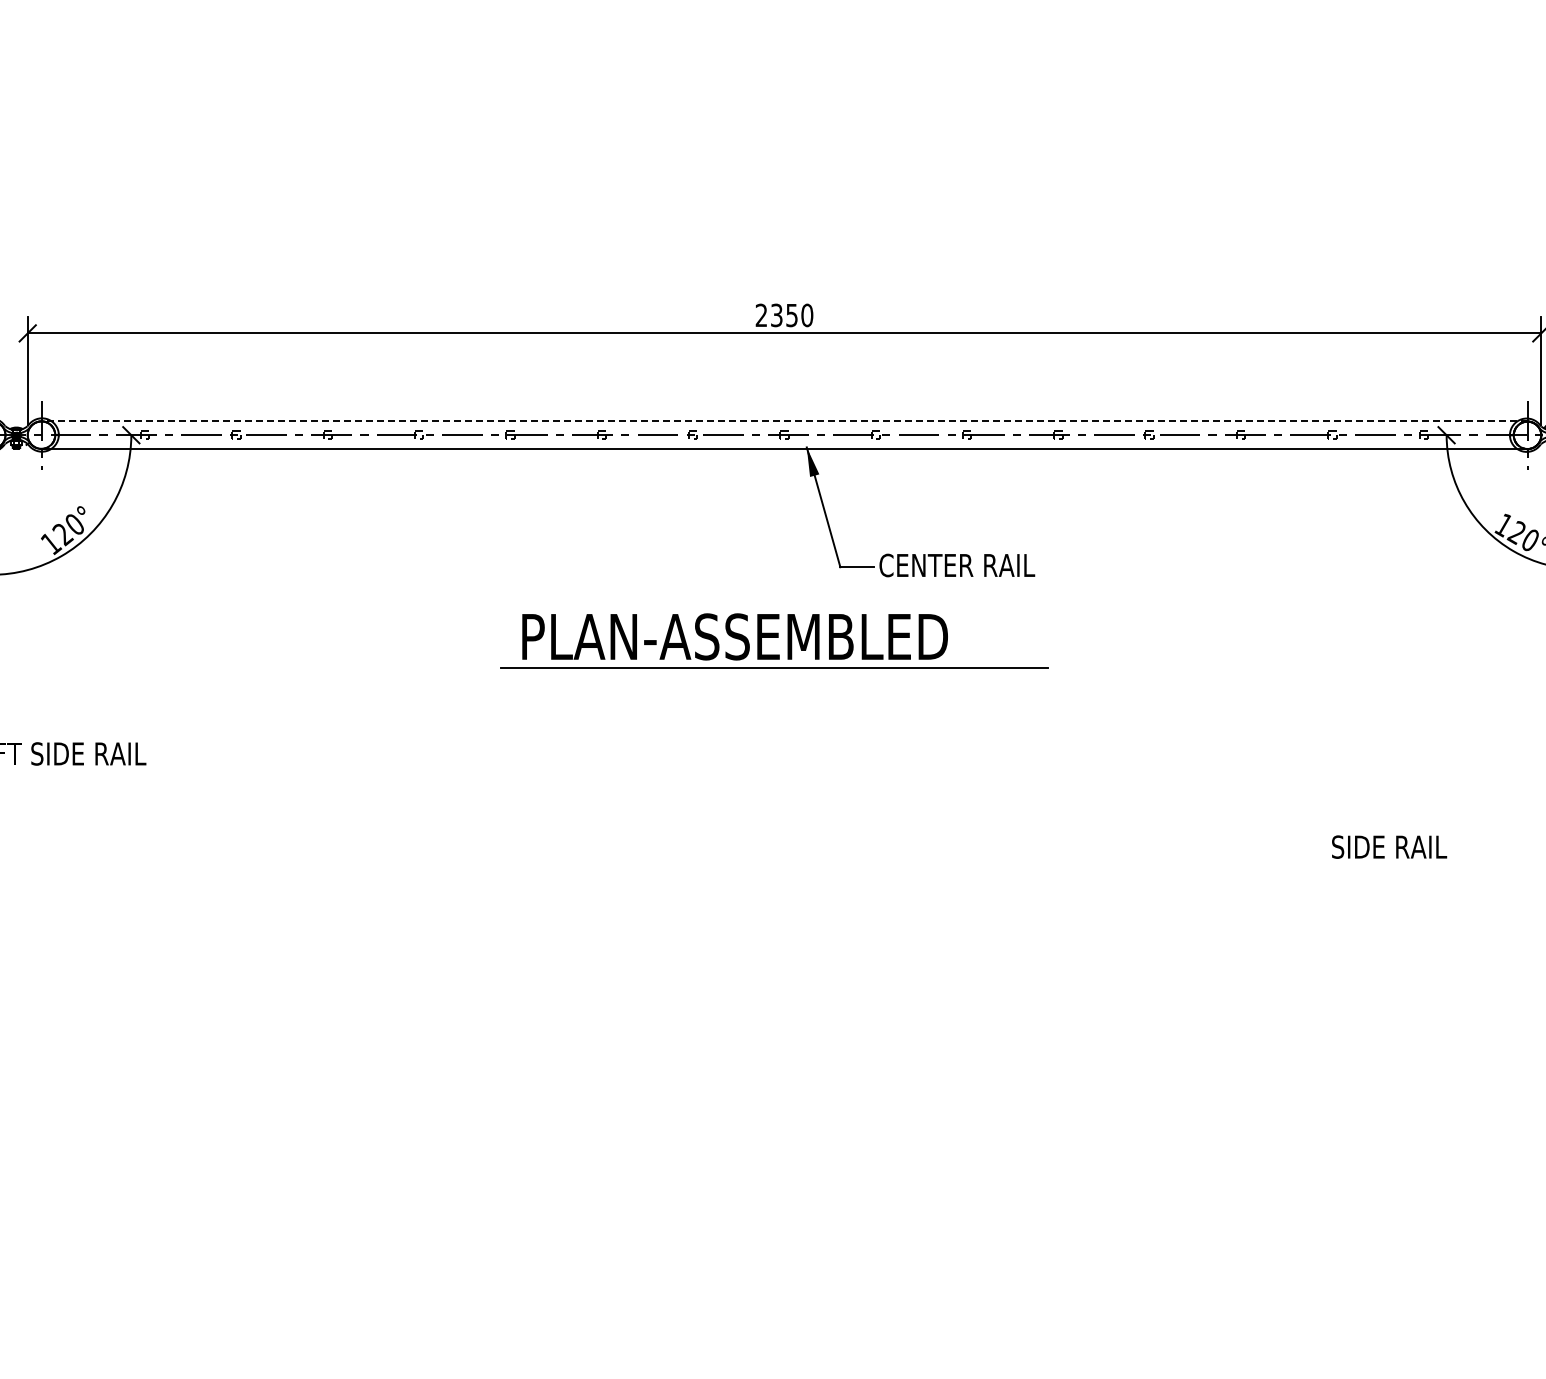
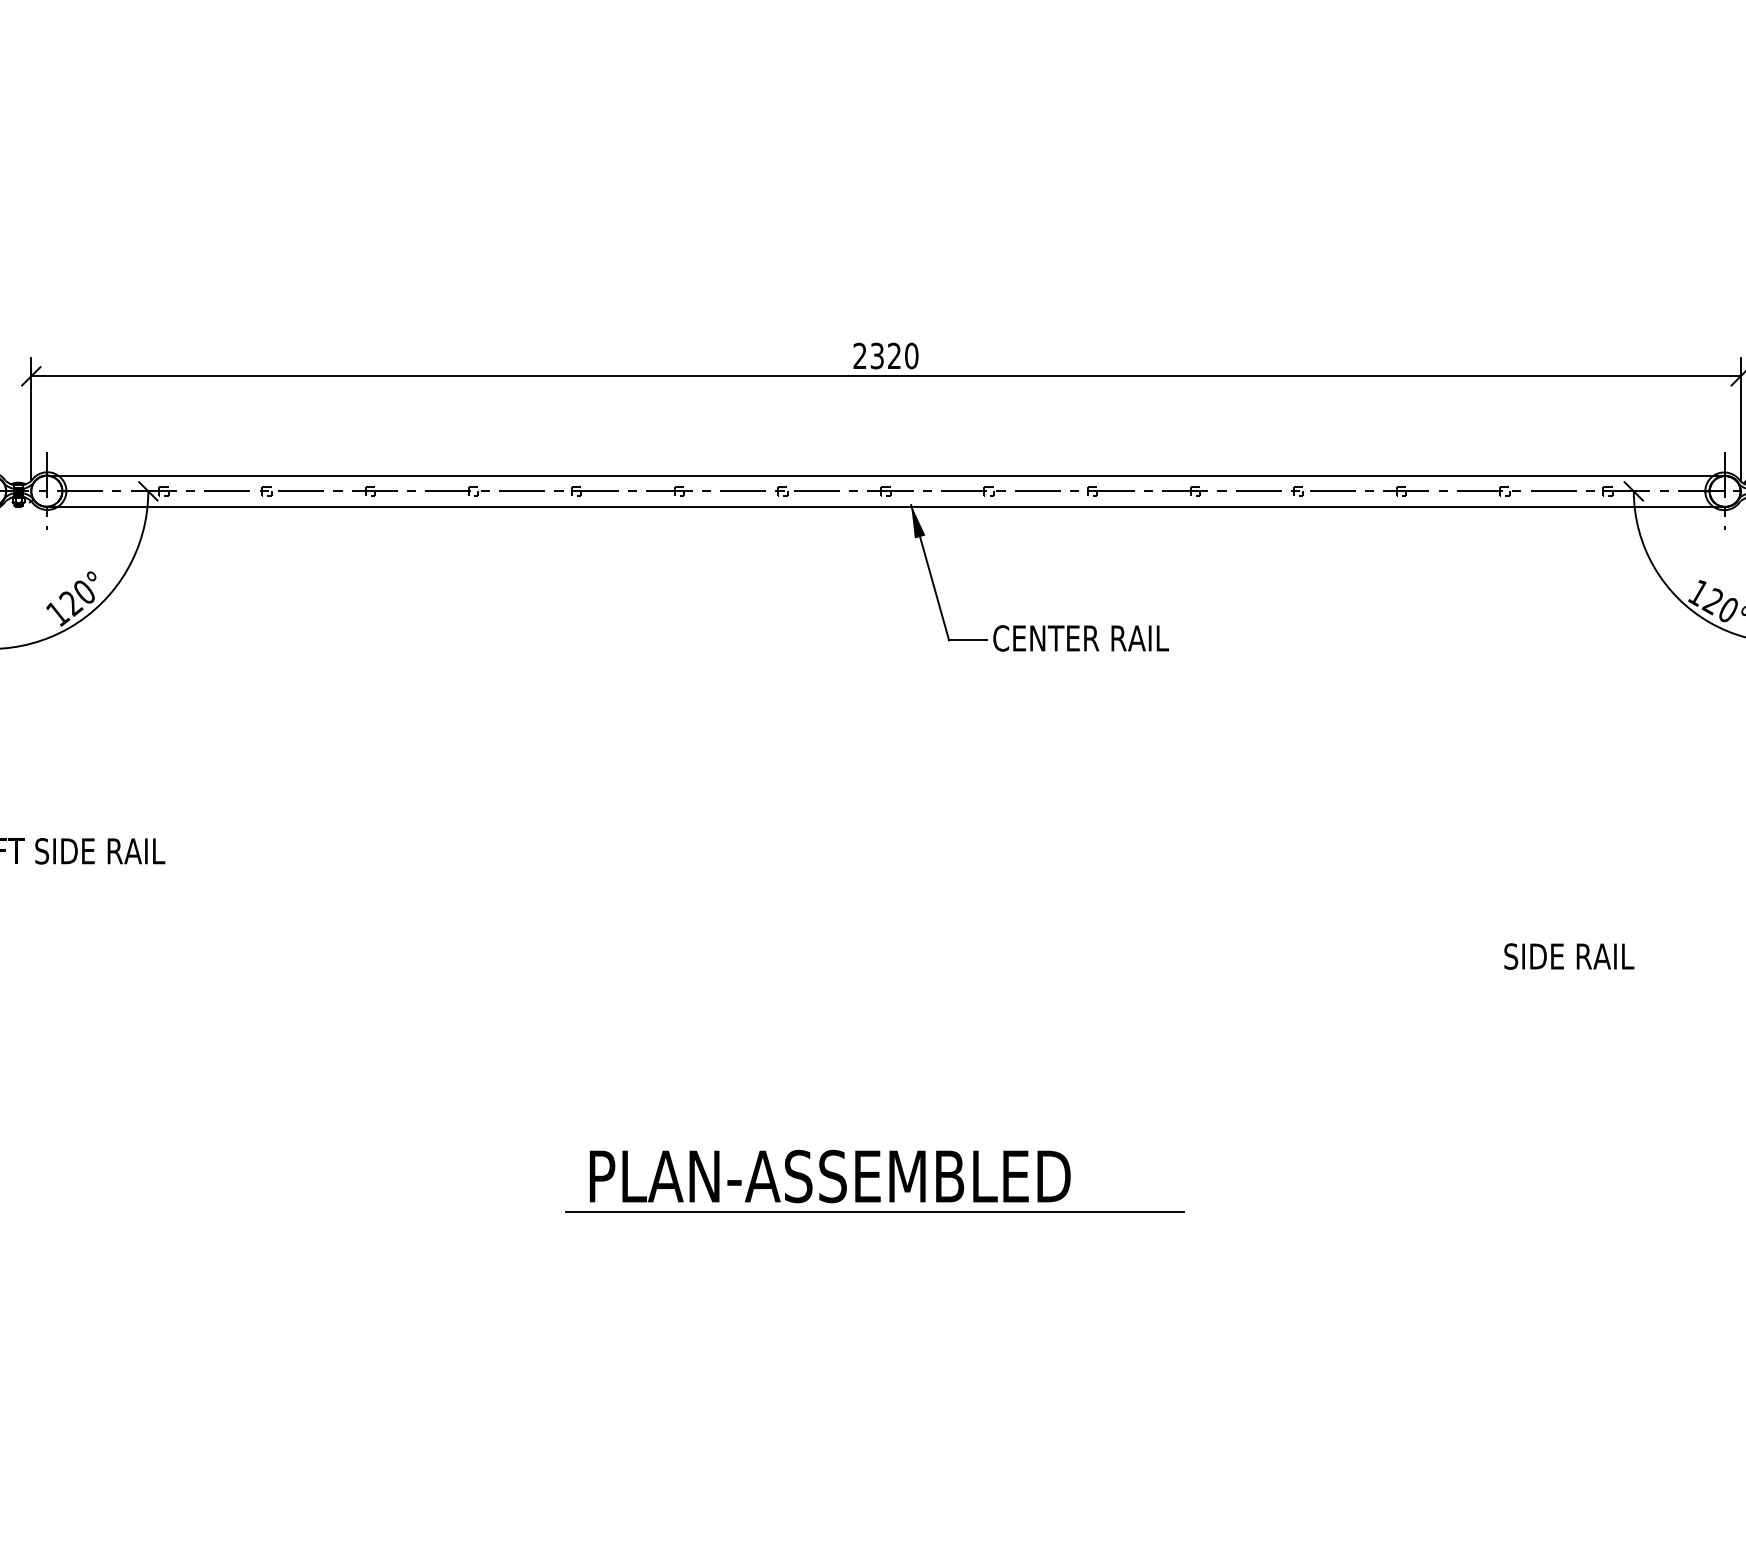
text: (791, 315) -> (893, 356), 2350 -> 2320
line: (784, 421) -> (885, 475), dashed -> solid
part: (774, 640) -> (874, 1180), moved

